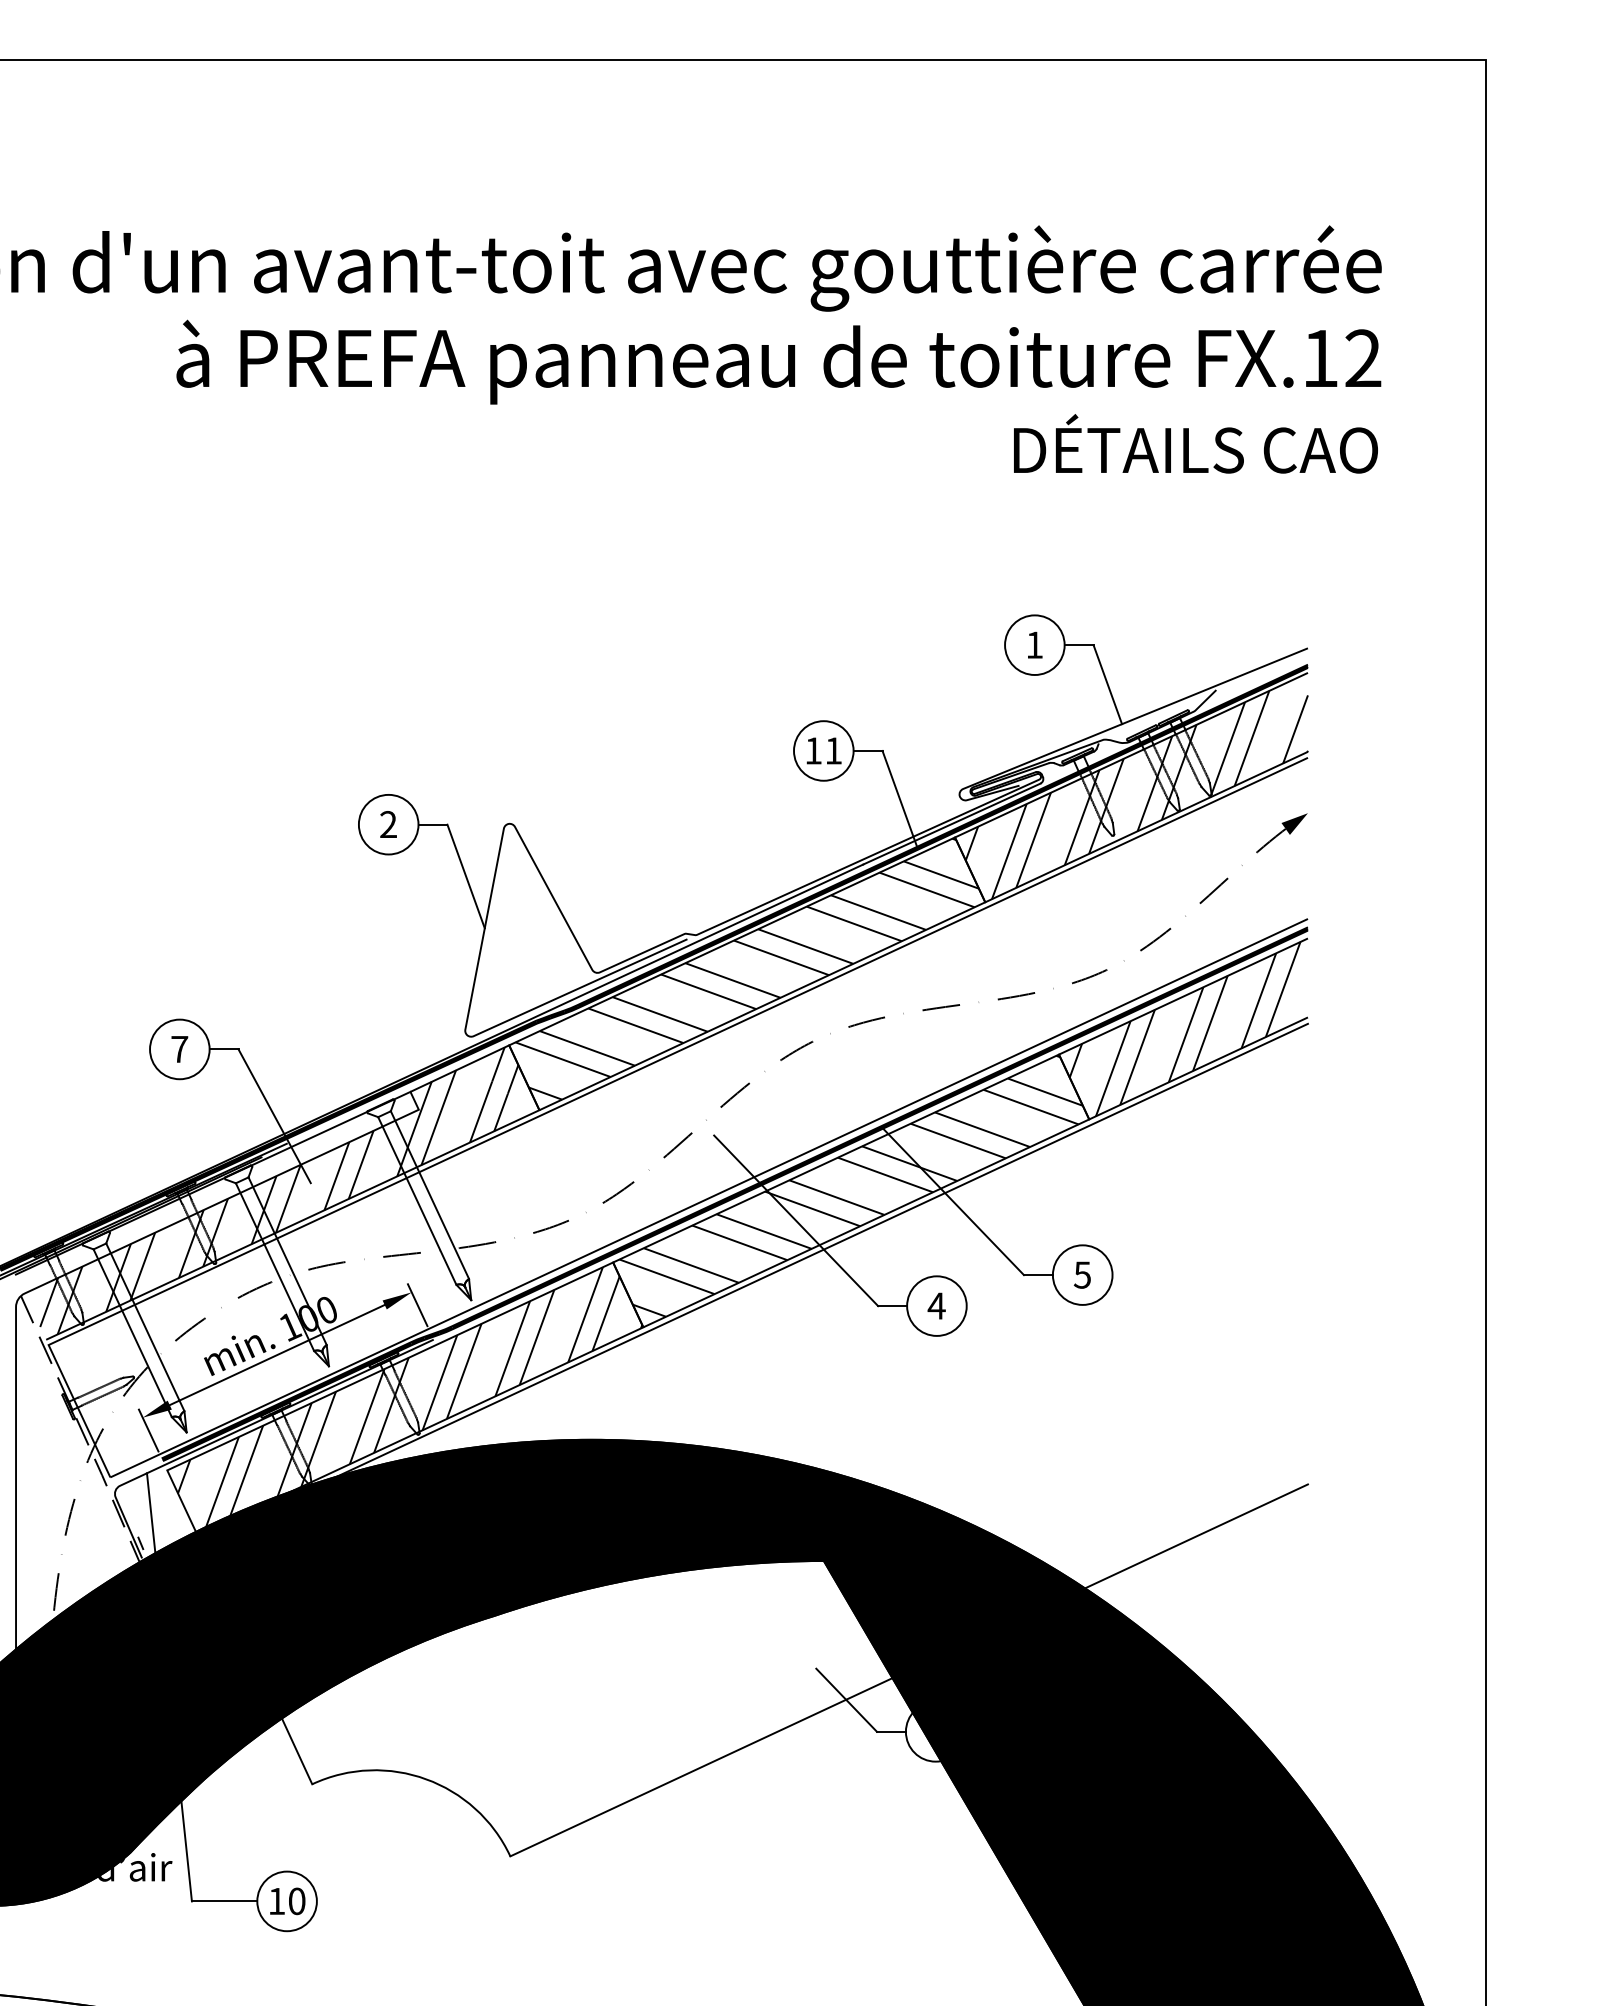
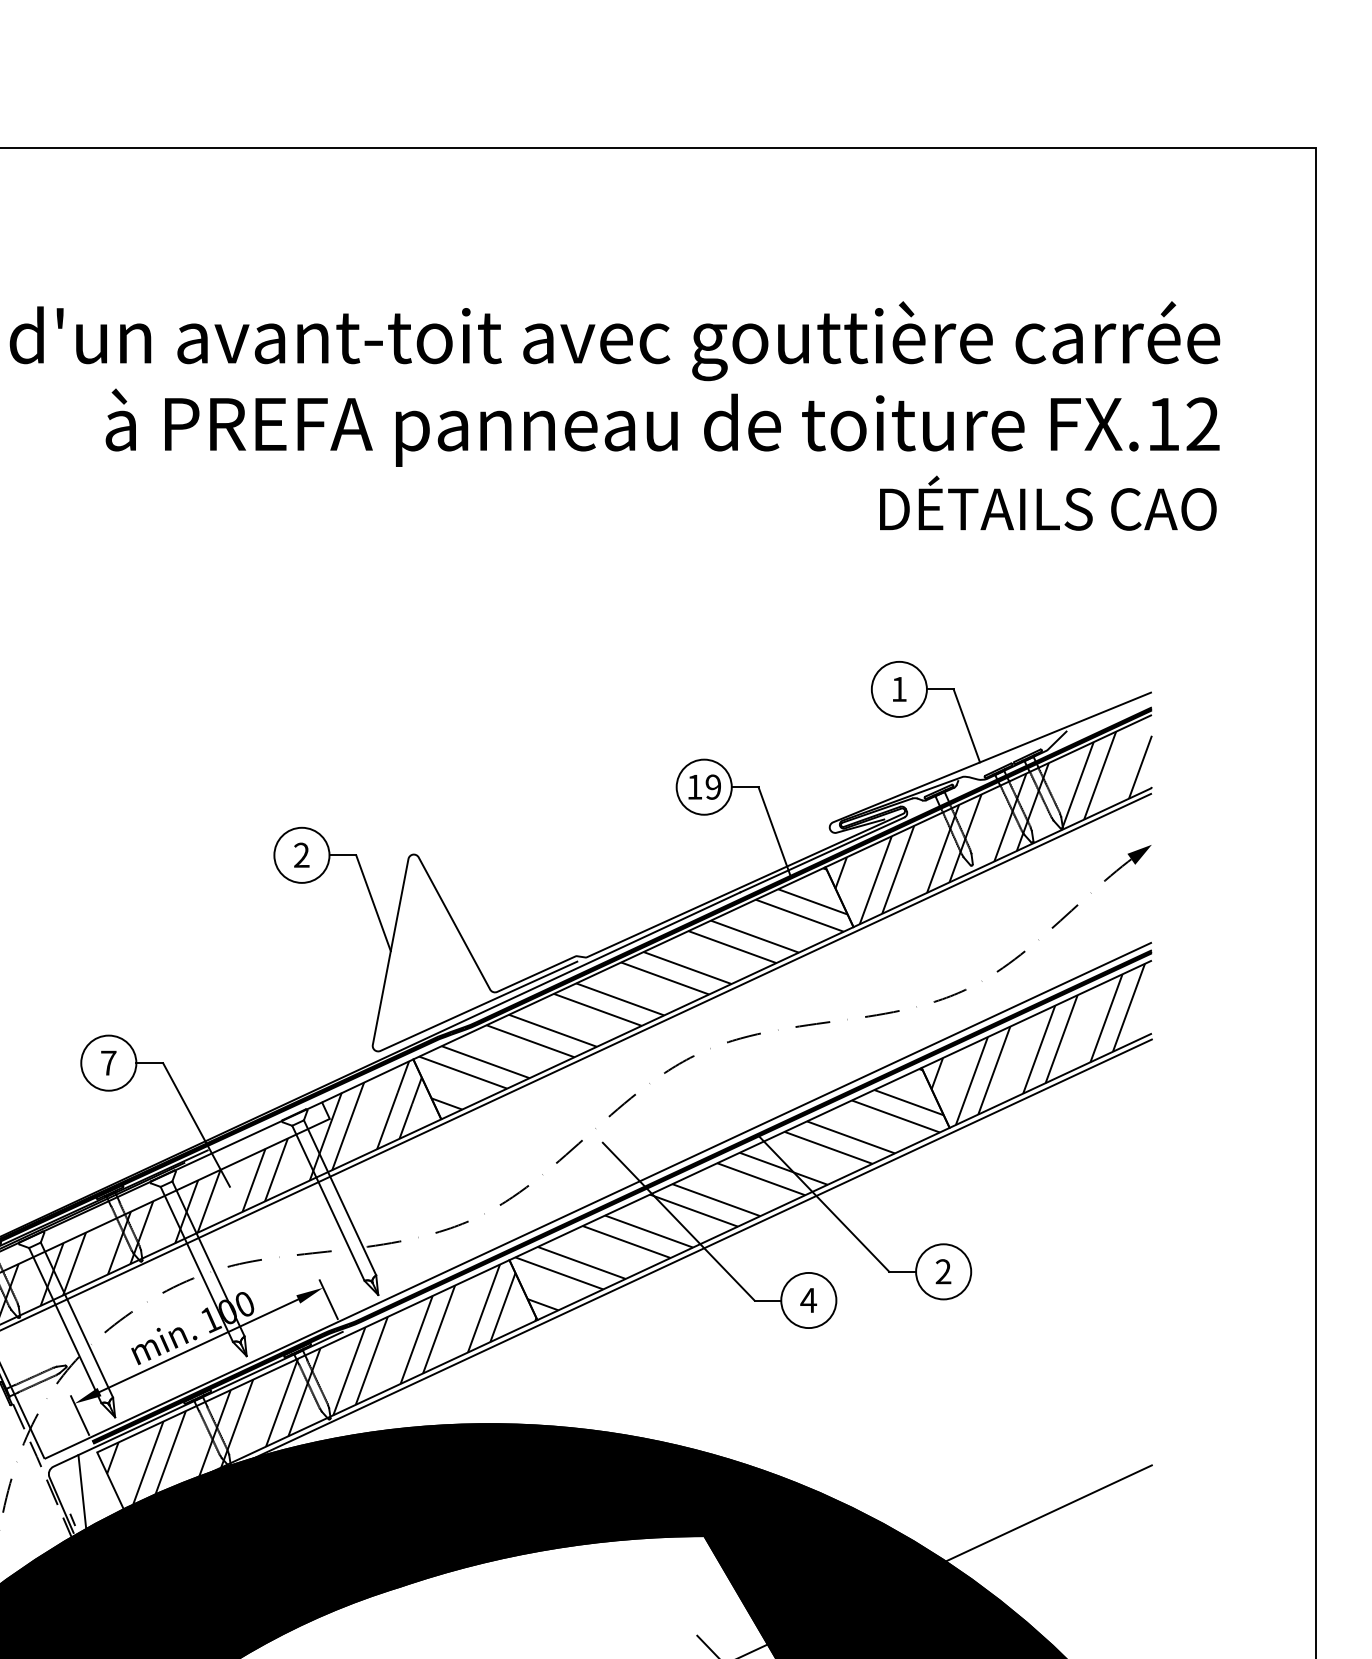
text: (833, 750) -> (713, 786), 11 -> 19
text: (1081, 1274) -> (942, 1271), 5 -> 2

